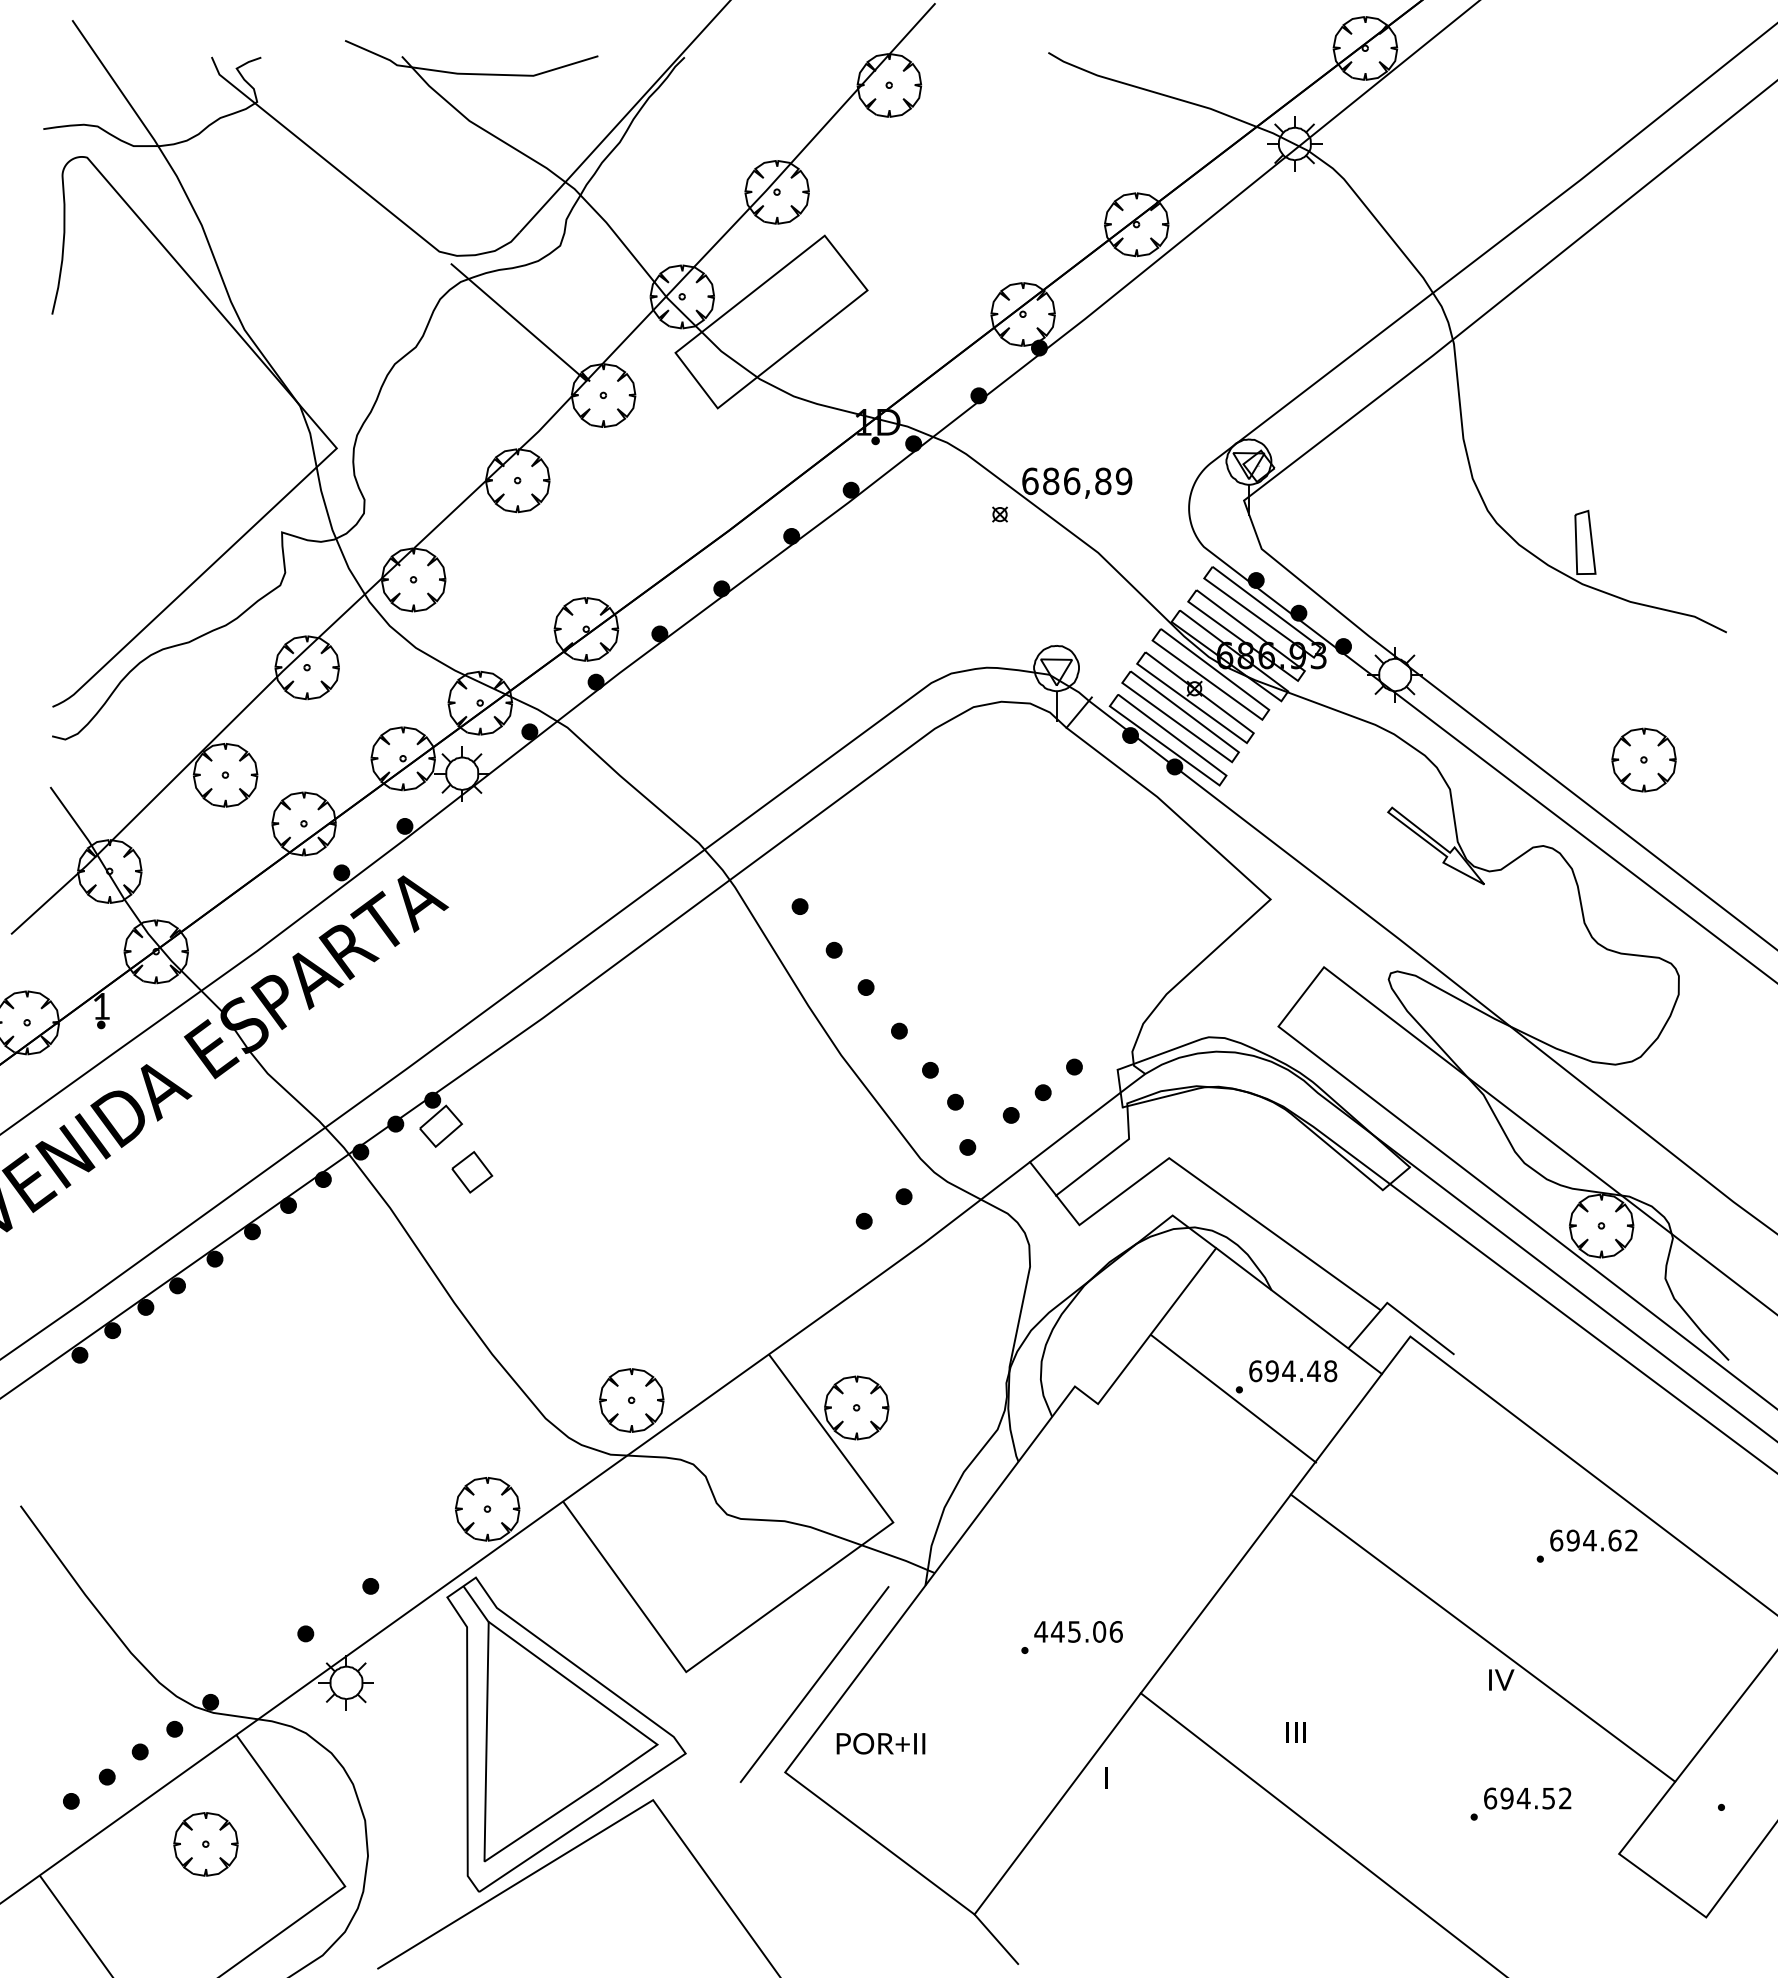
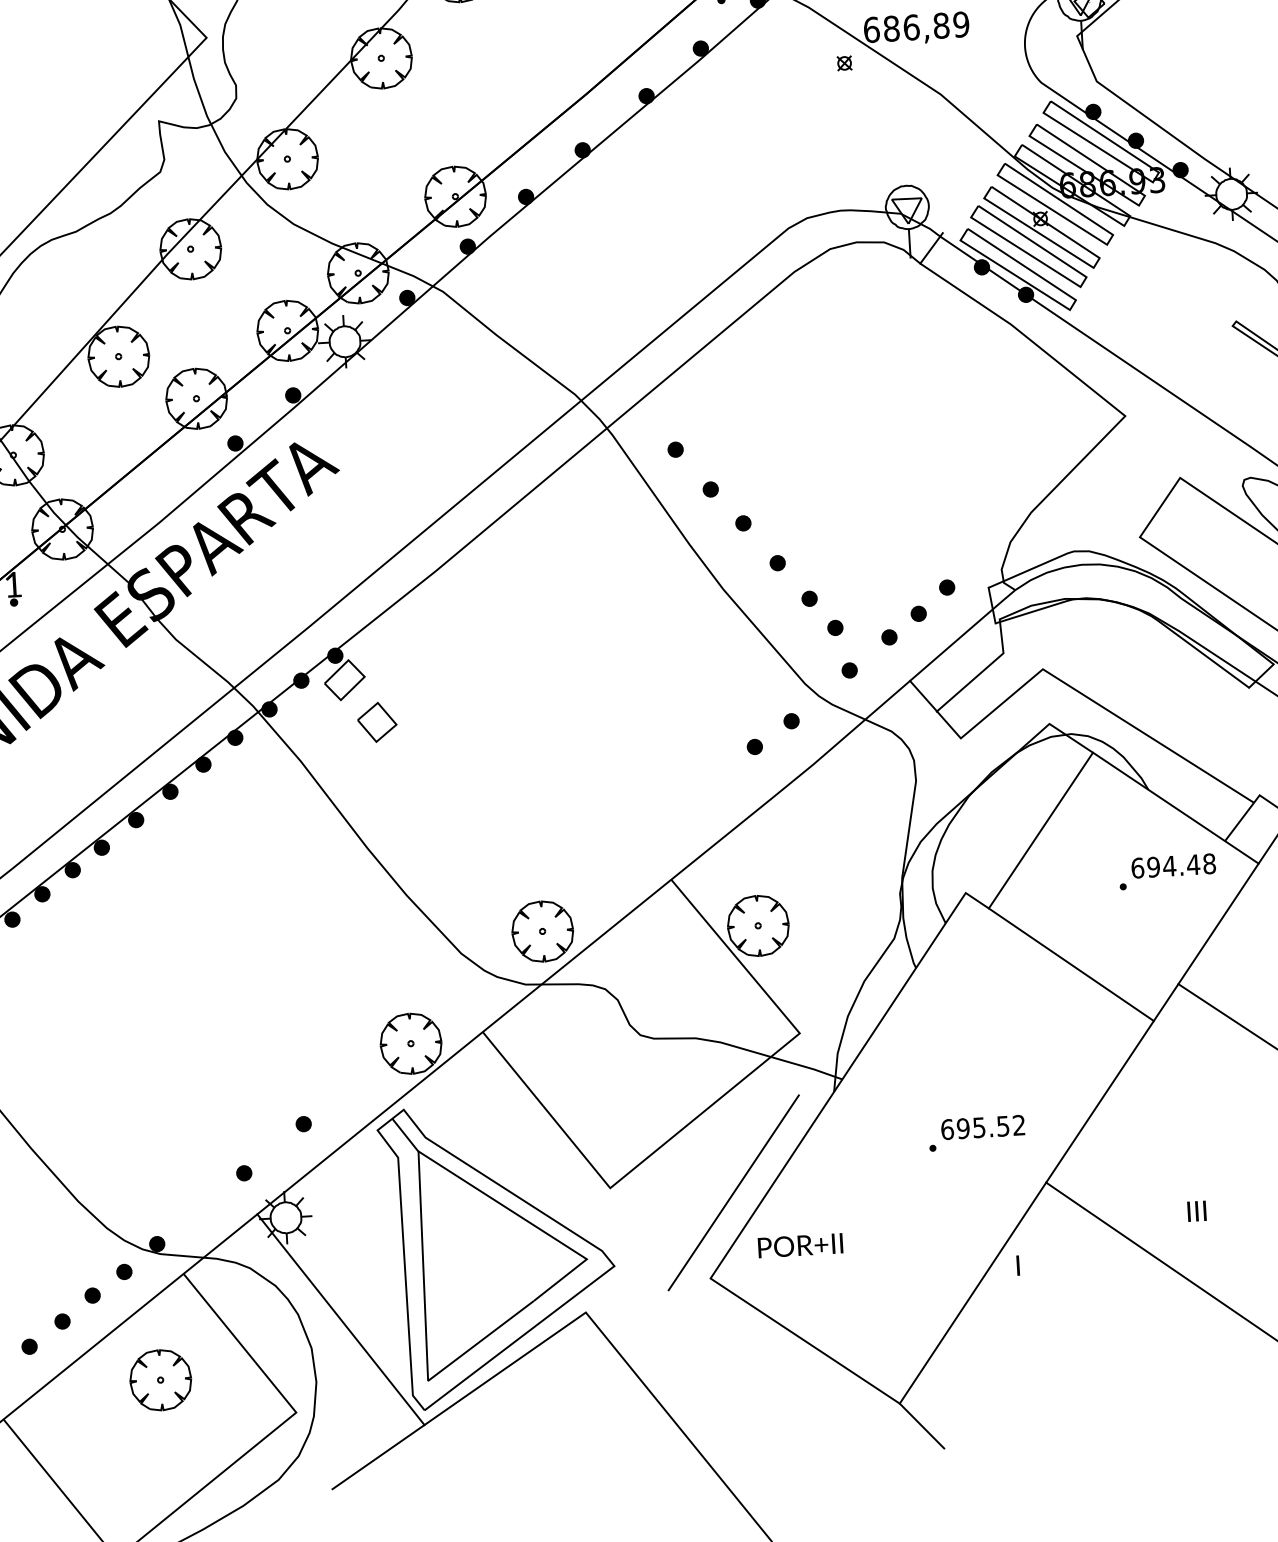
line: (1233, 1398) -> (1071, 964), moved
text: (1078, 1631) -> (983, 1127), 445.06 -> 695.52
line: (397, 1792) -> (340, 1319), added

